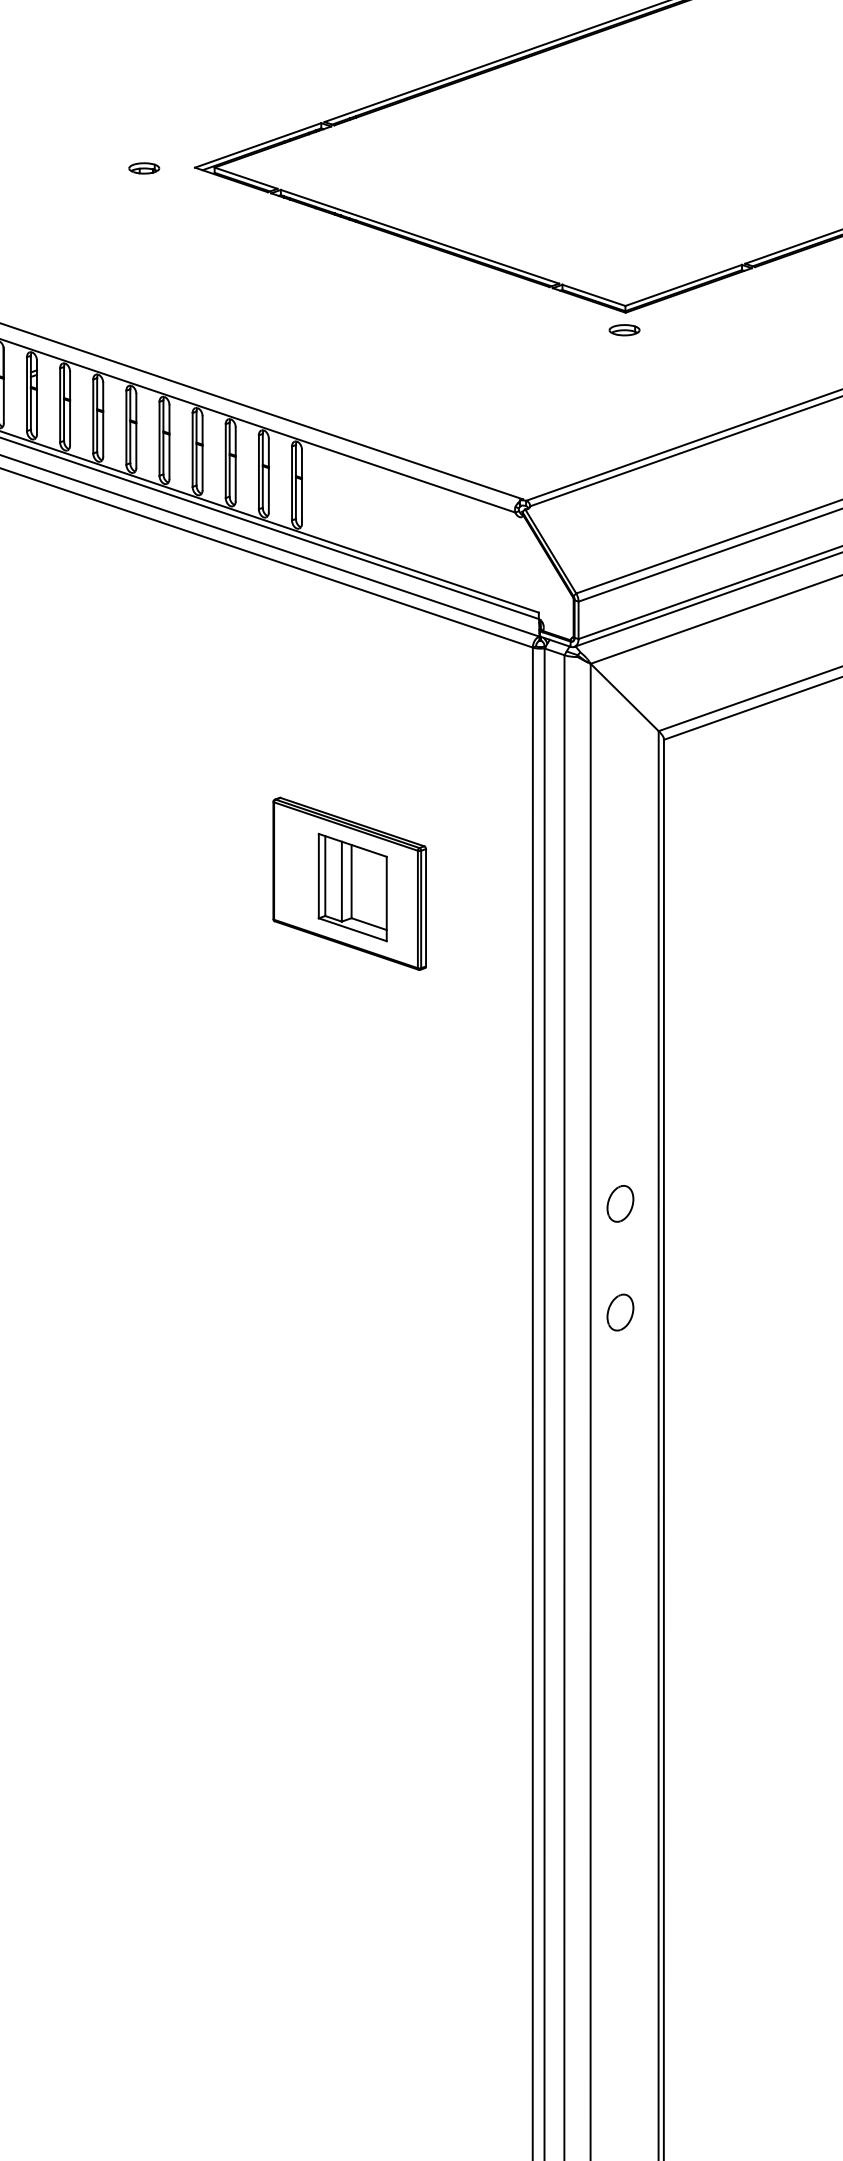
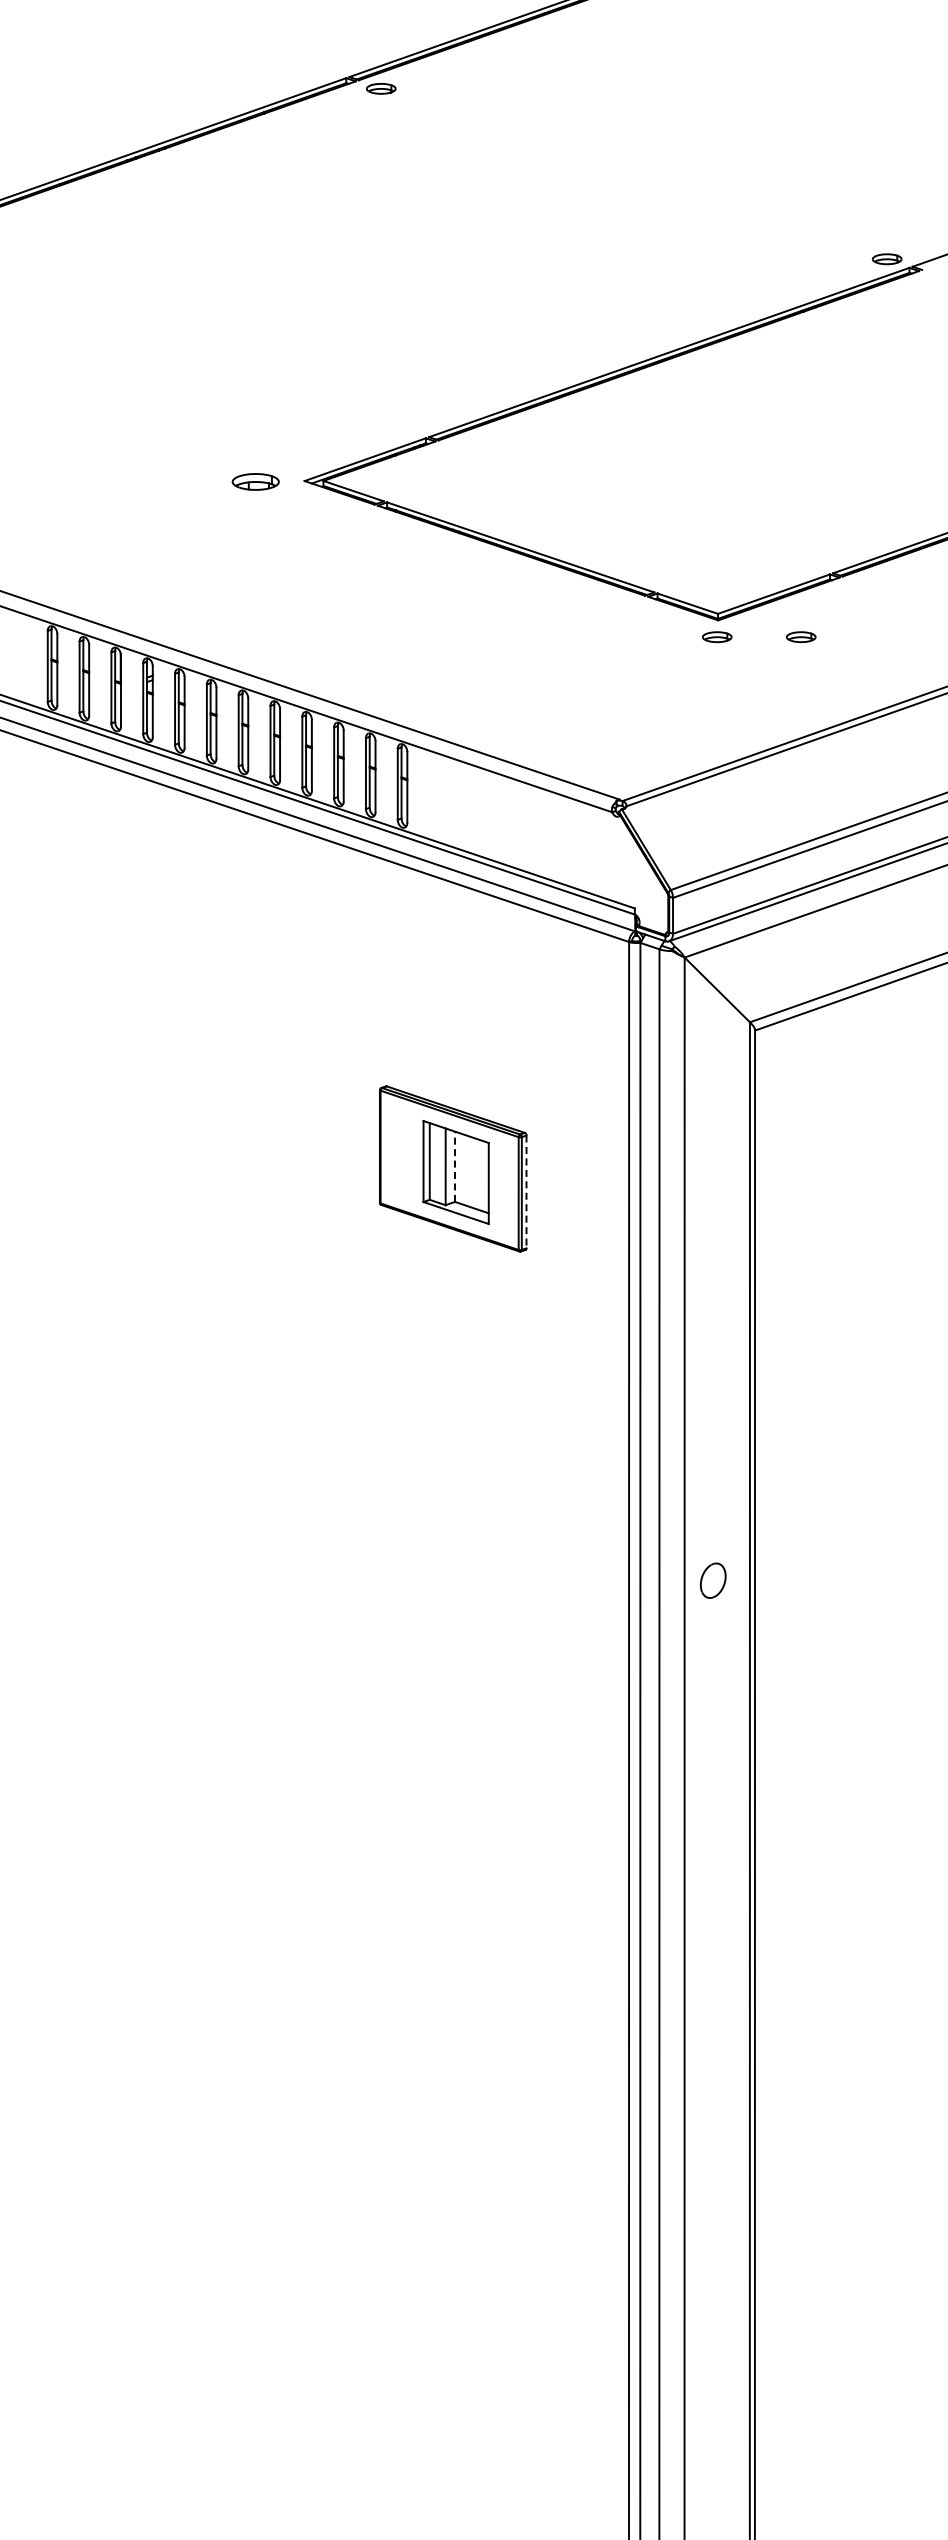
part: (143, 168) -> (255, 481), size x1.6
part: (712, 330) -> (801, 637), added
line: (352, 881) -> (455, 1166), solid -> dashed
line: (426, 908) -> (526, 1192), solid -> dashed
part: (619, 1204) -> (712, 1476), removed

